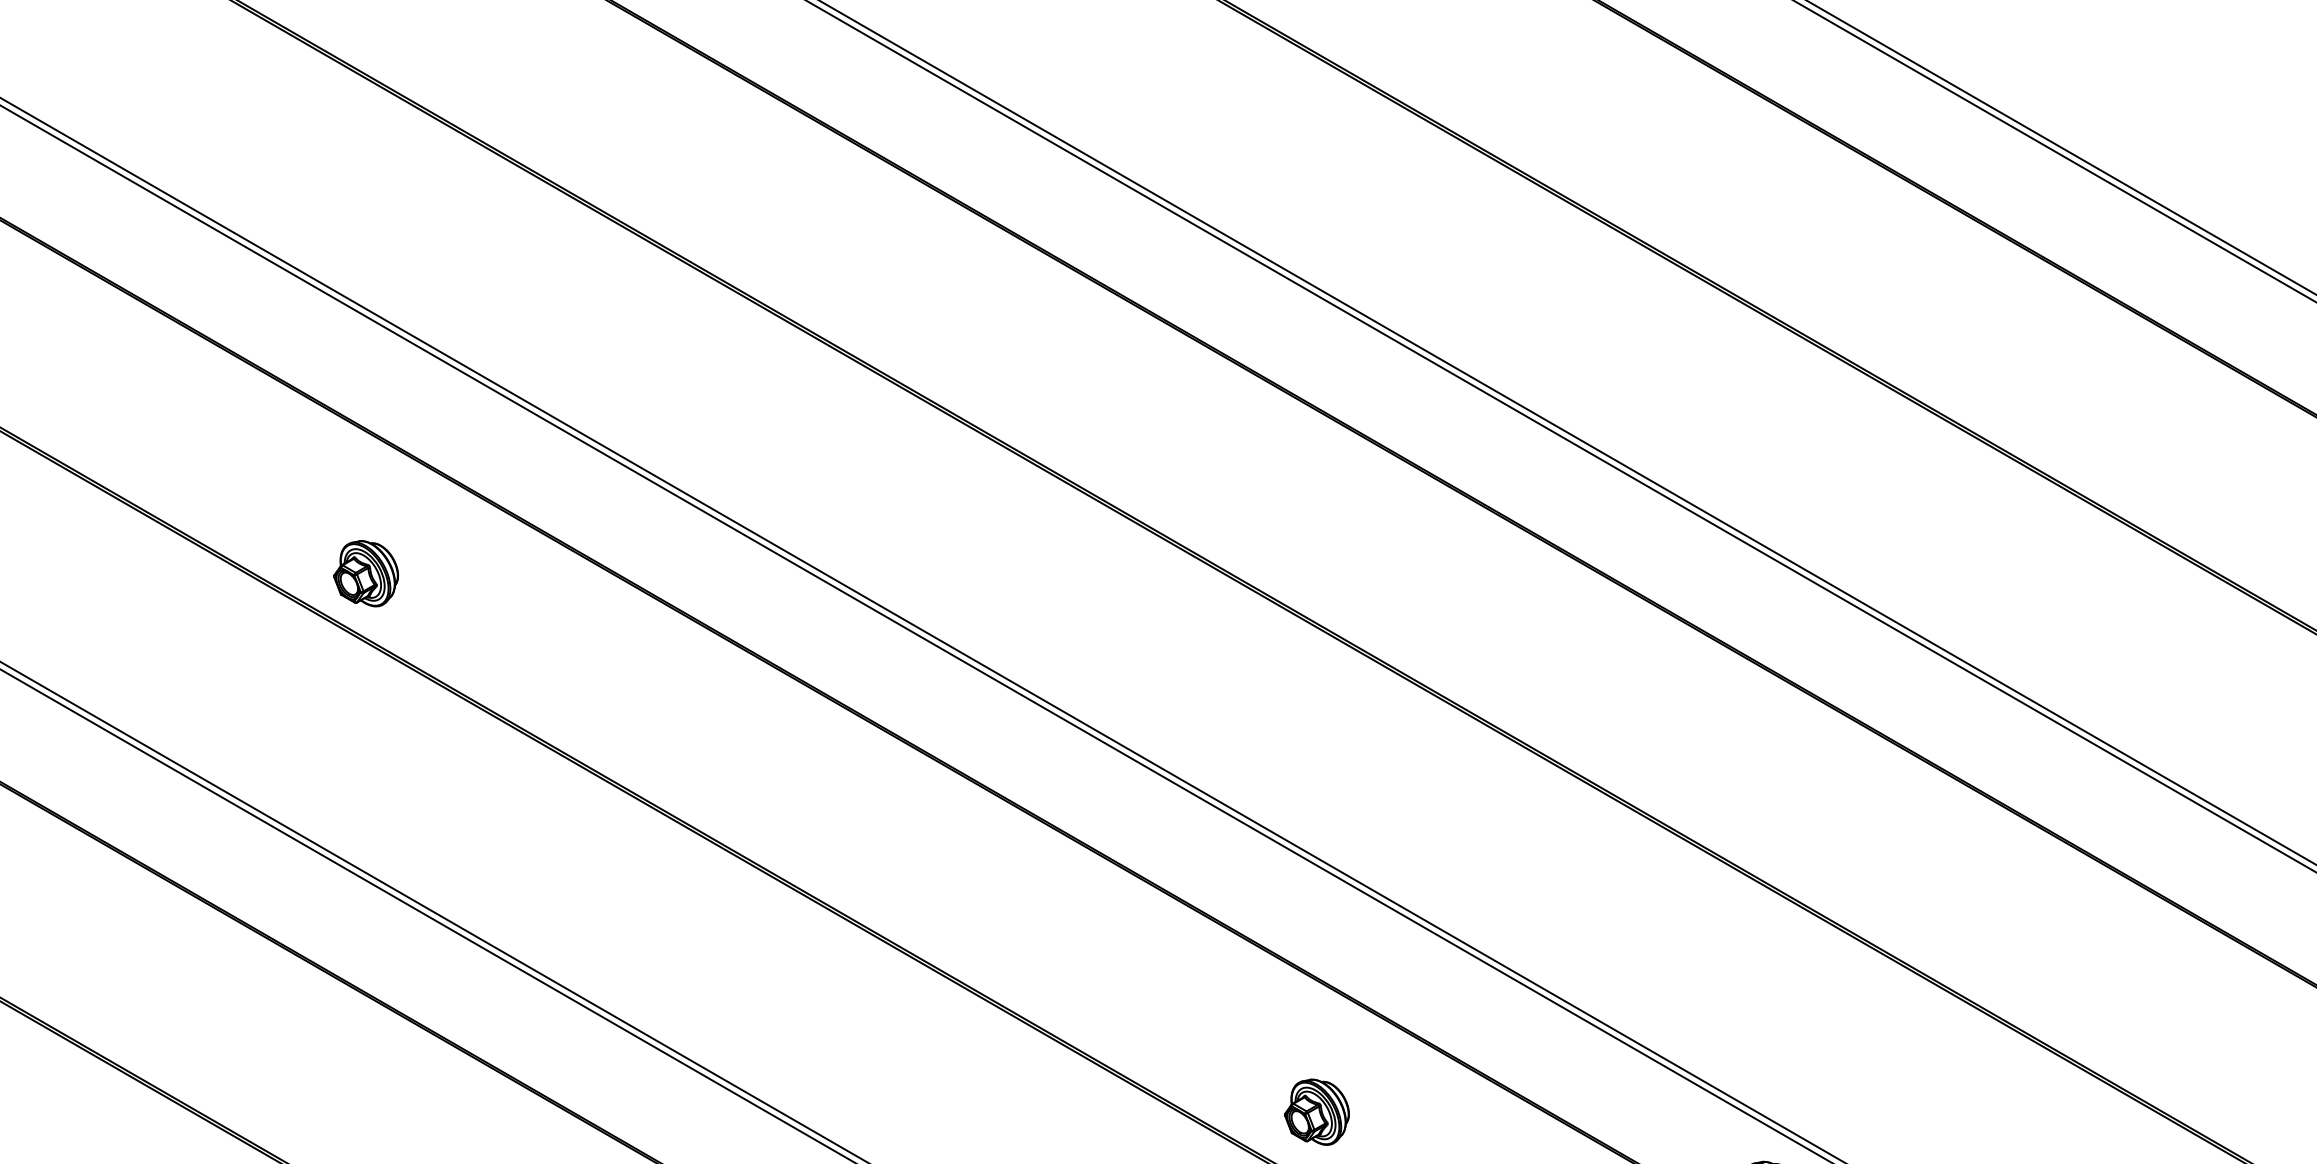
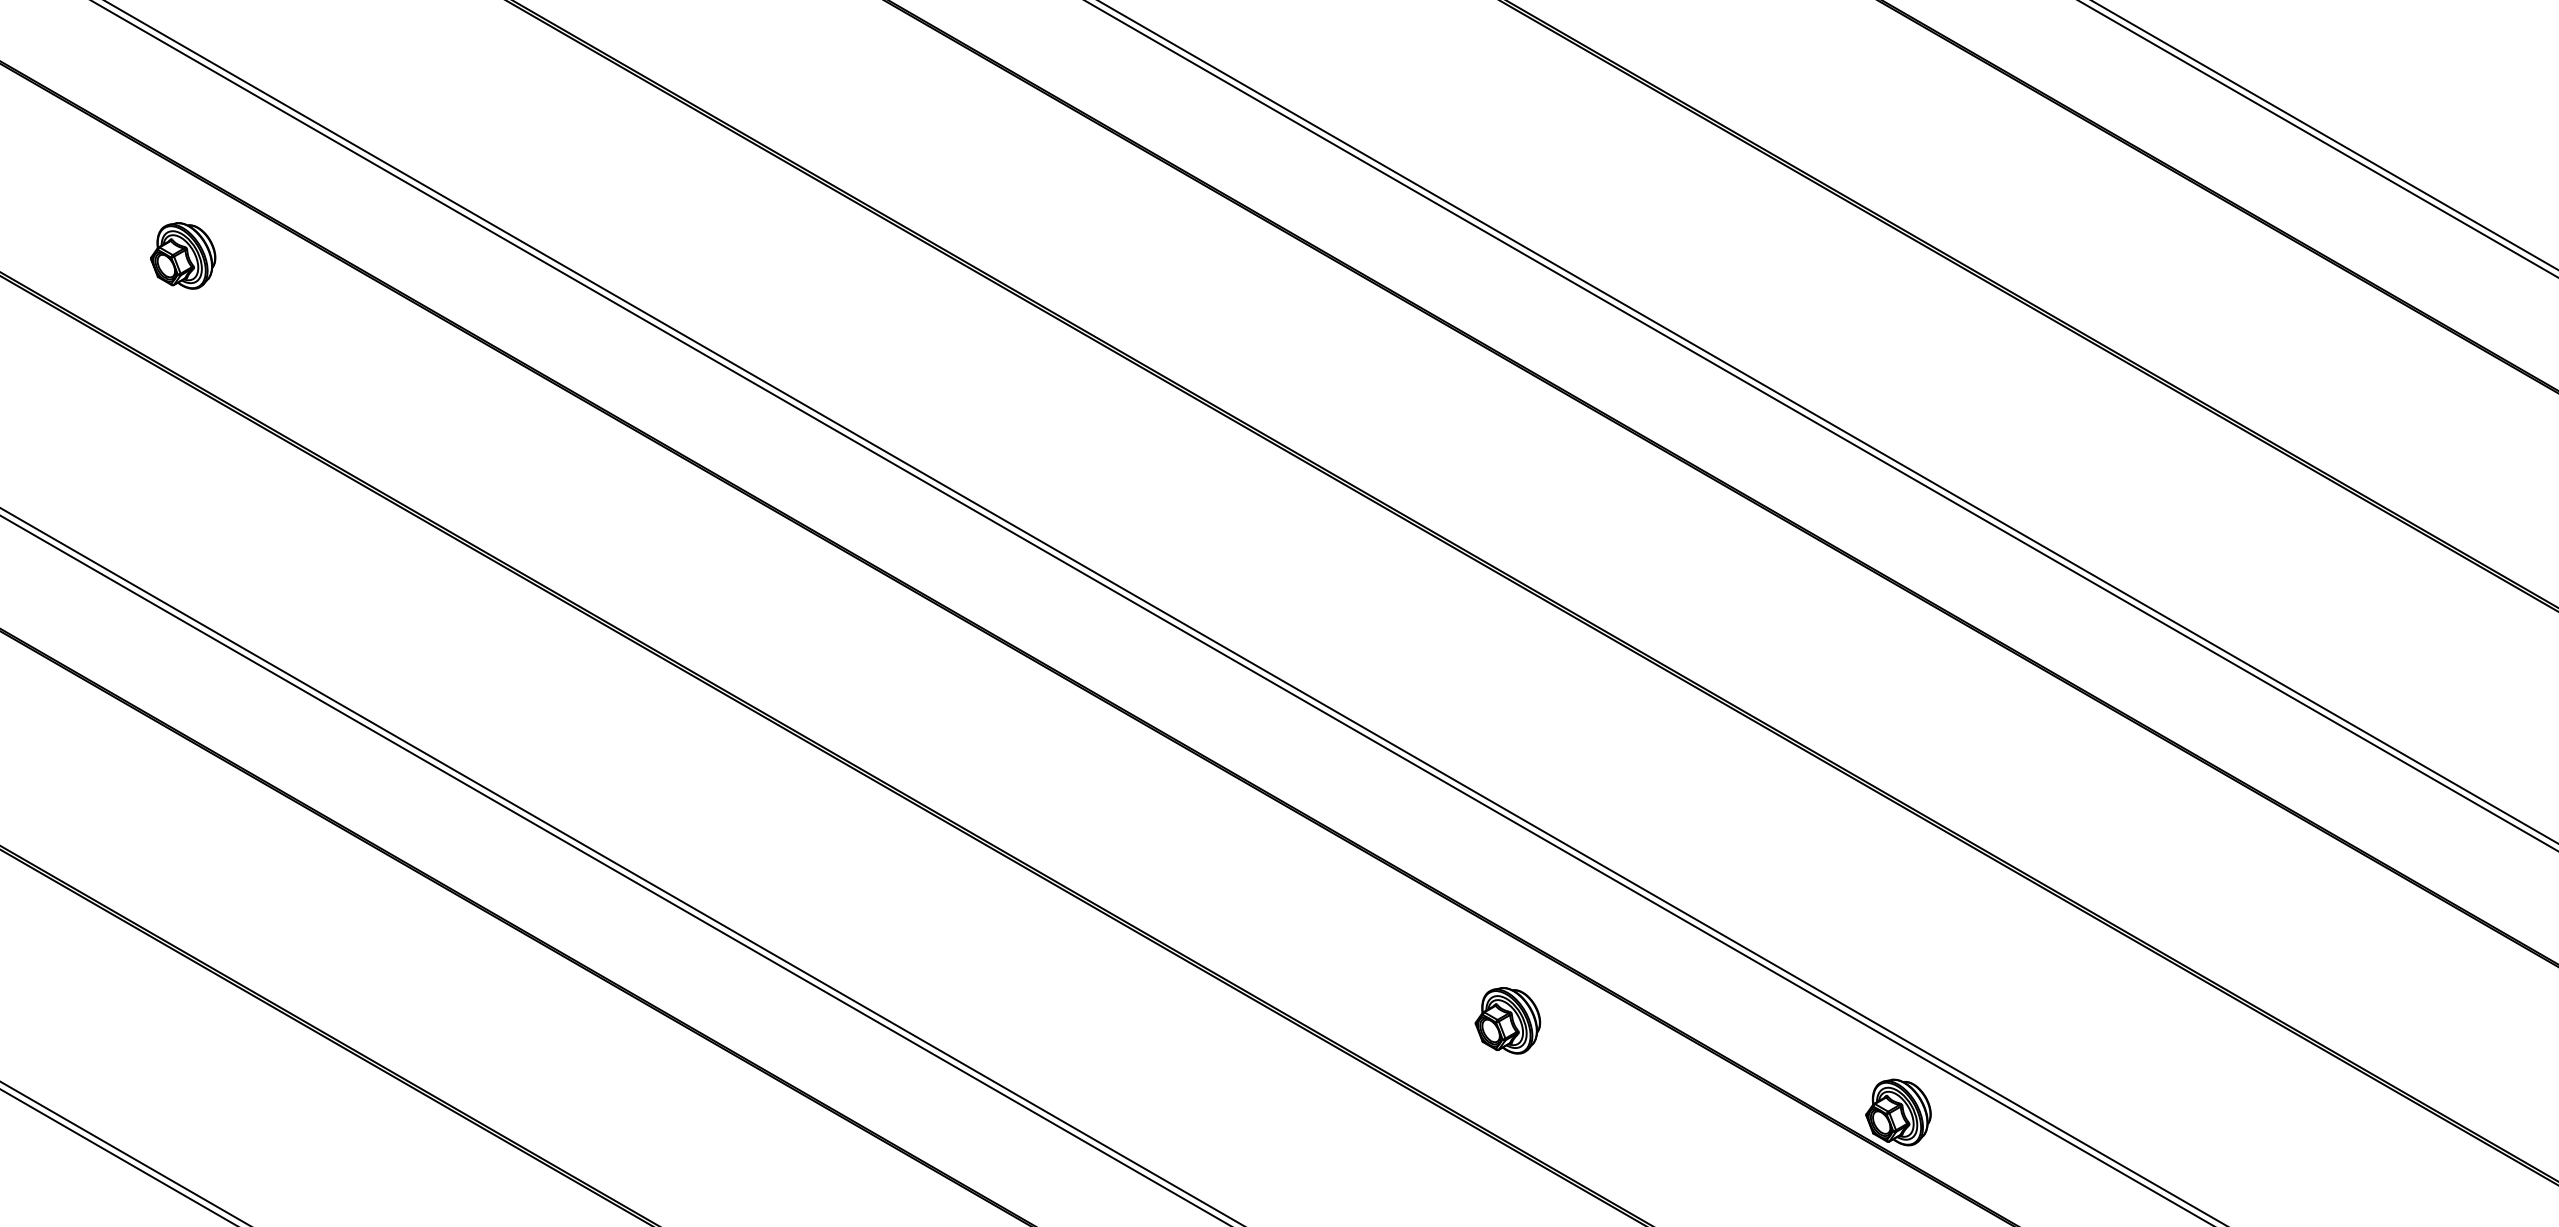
part: (366, 573) -> (183, 255), moved
part: (1316, 1111) -> (1507, 1020), moved

